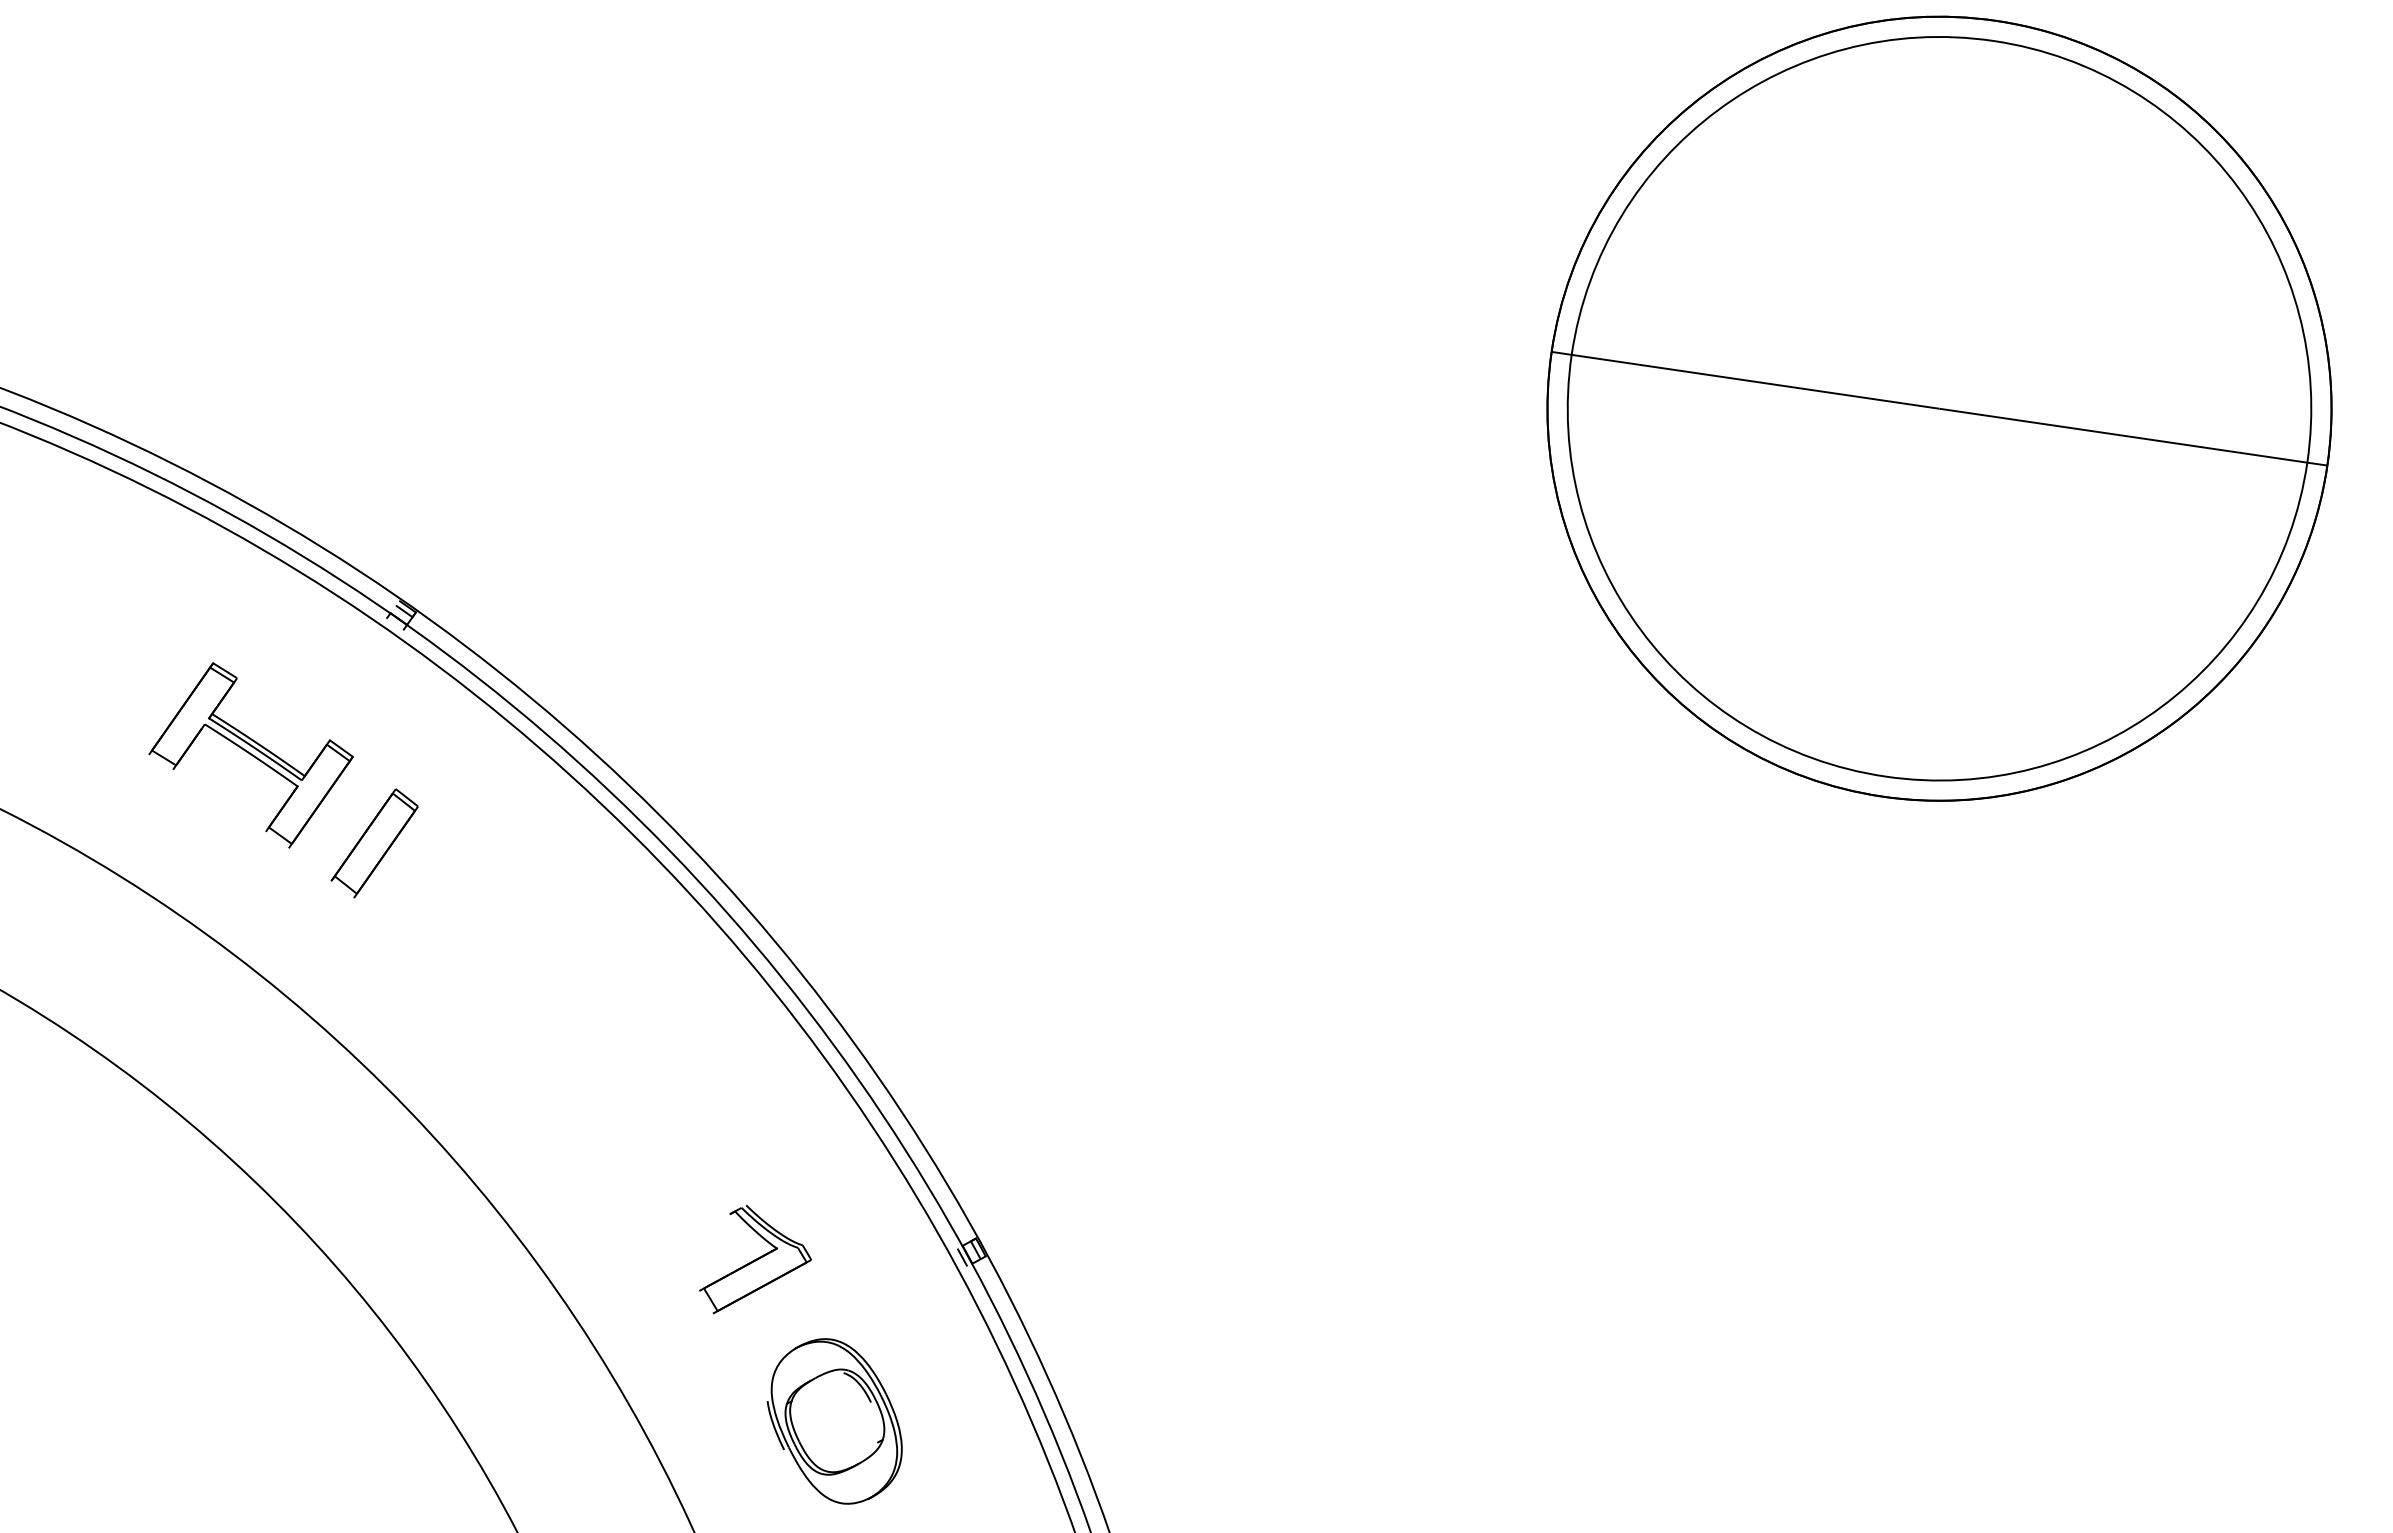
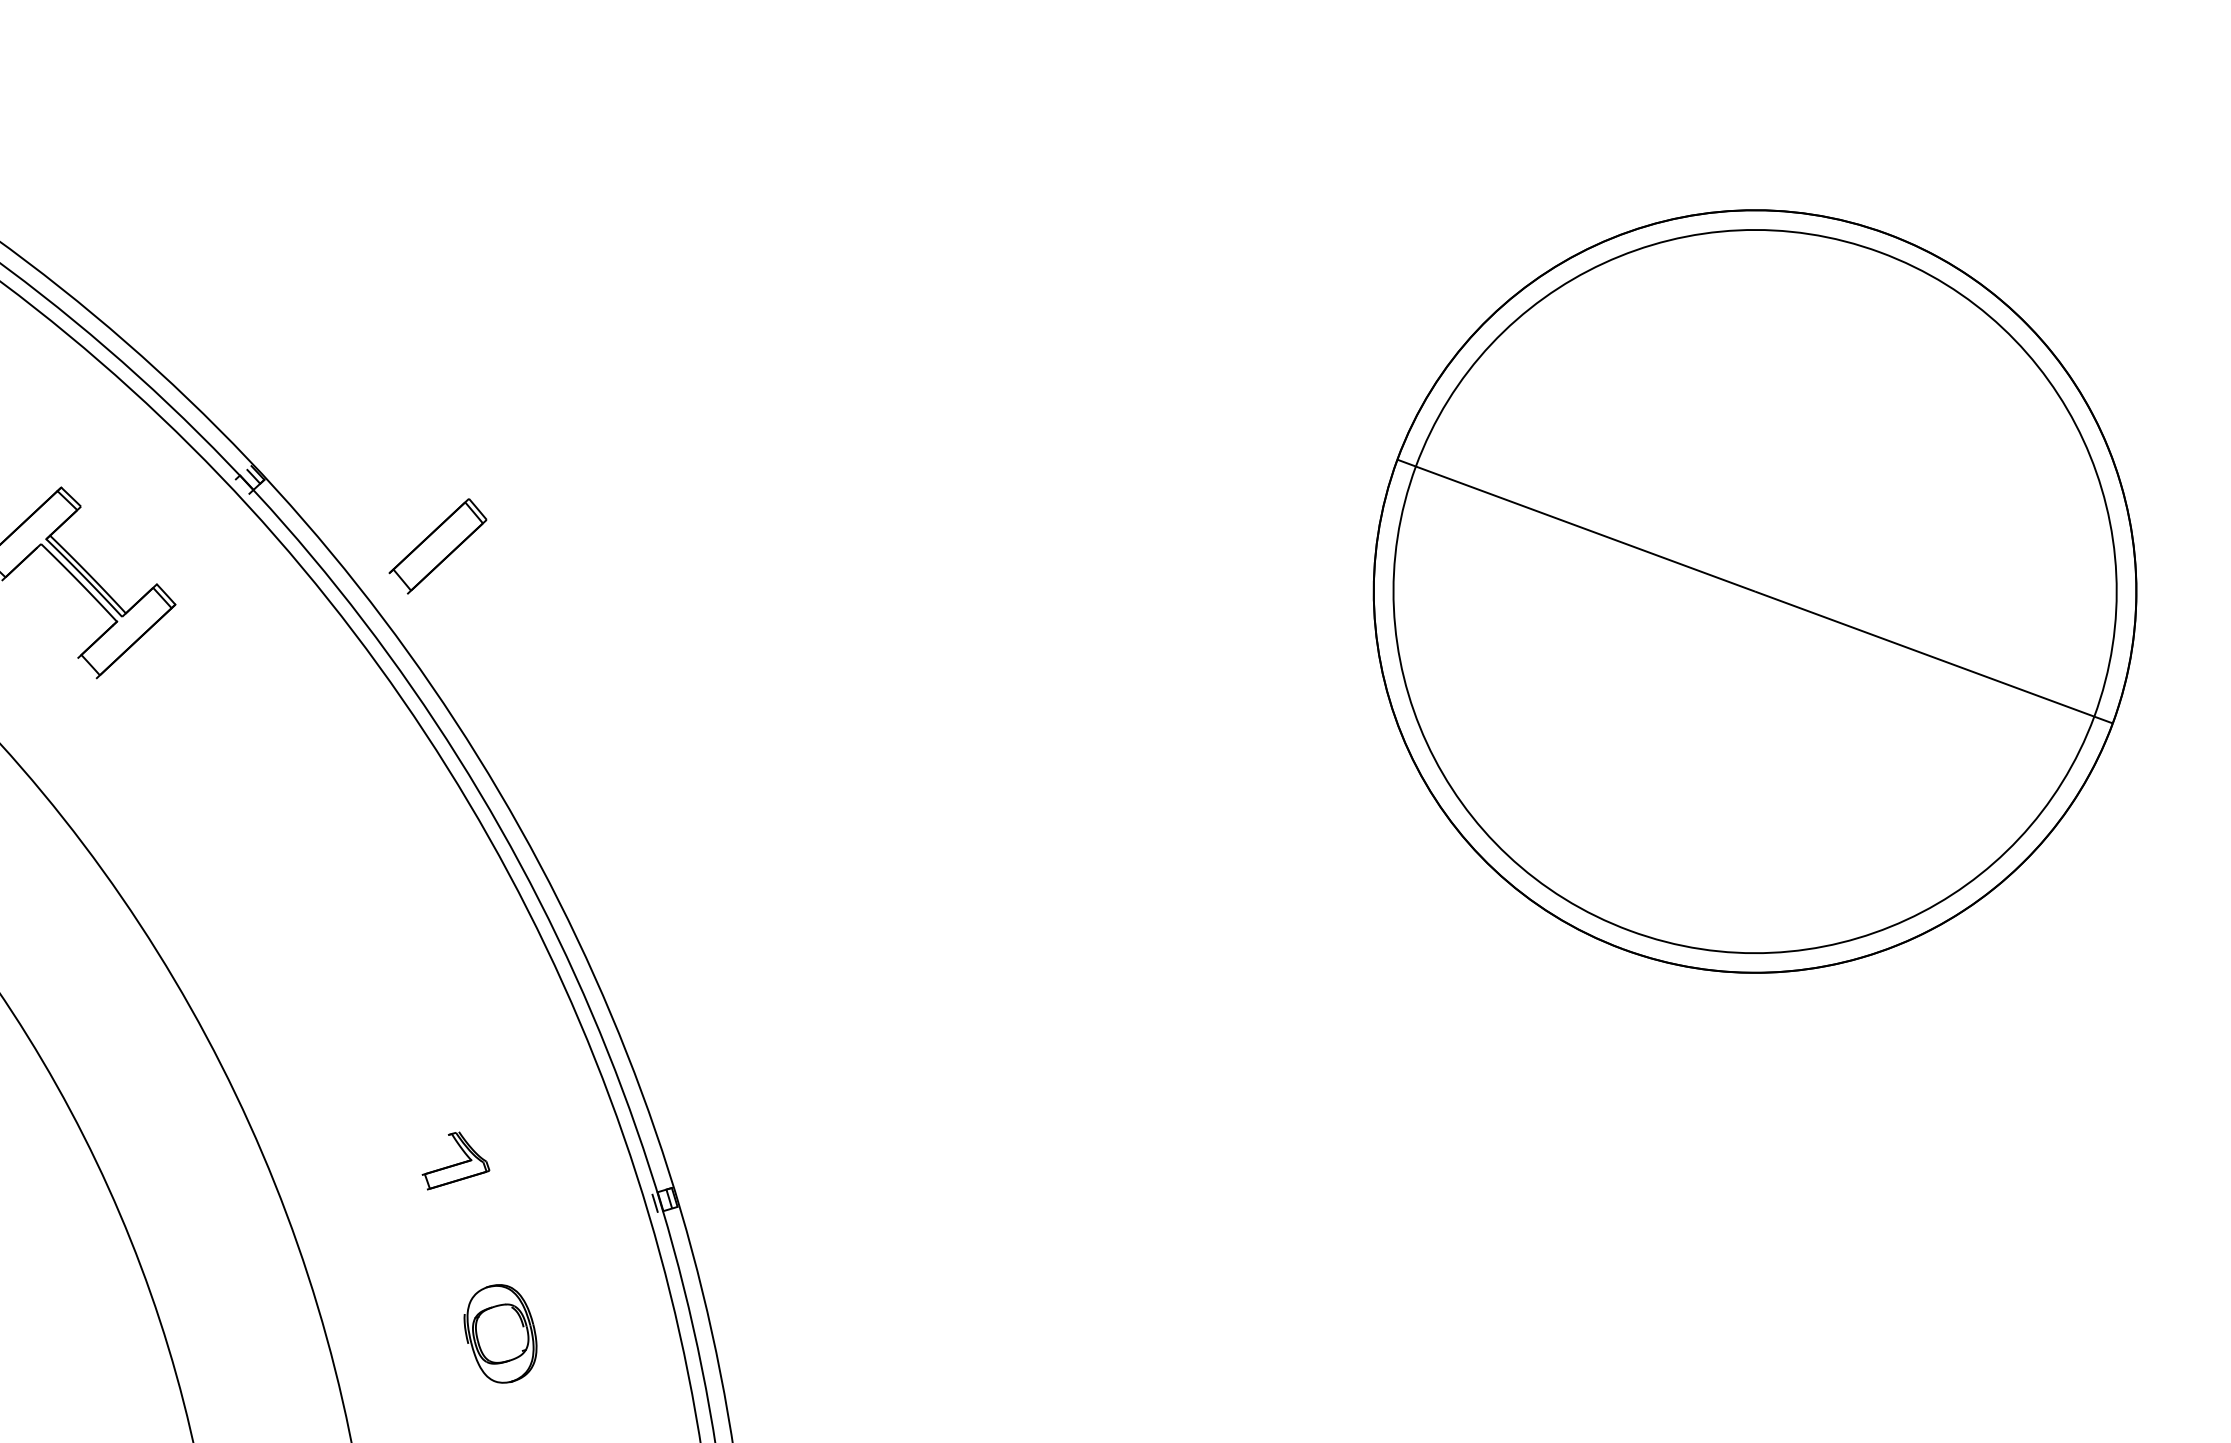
part: (374, 843) -> (437, 546), moved
part: (755, 1259) -> (457, 1163), size x0.6
part: (834, 1421) -> (500, 1333), size x0.6

